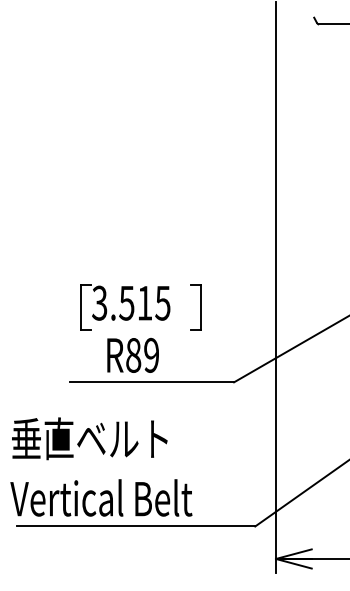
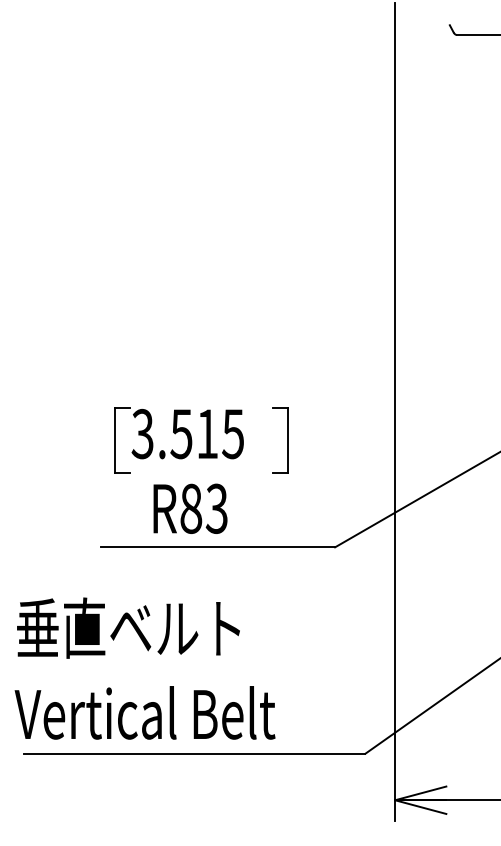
text: (150, 355) -> (215, 508), R89 -> R83

